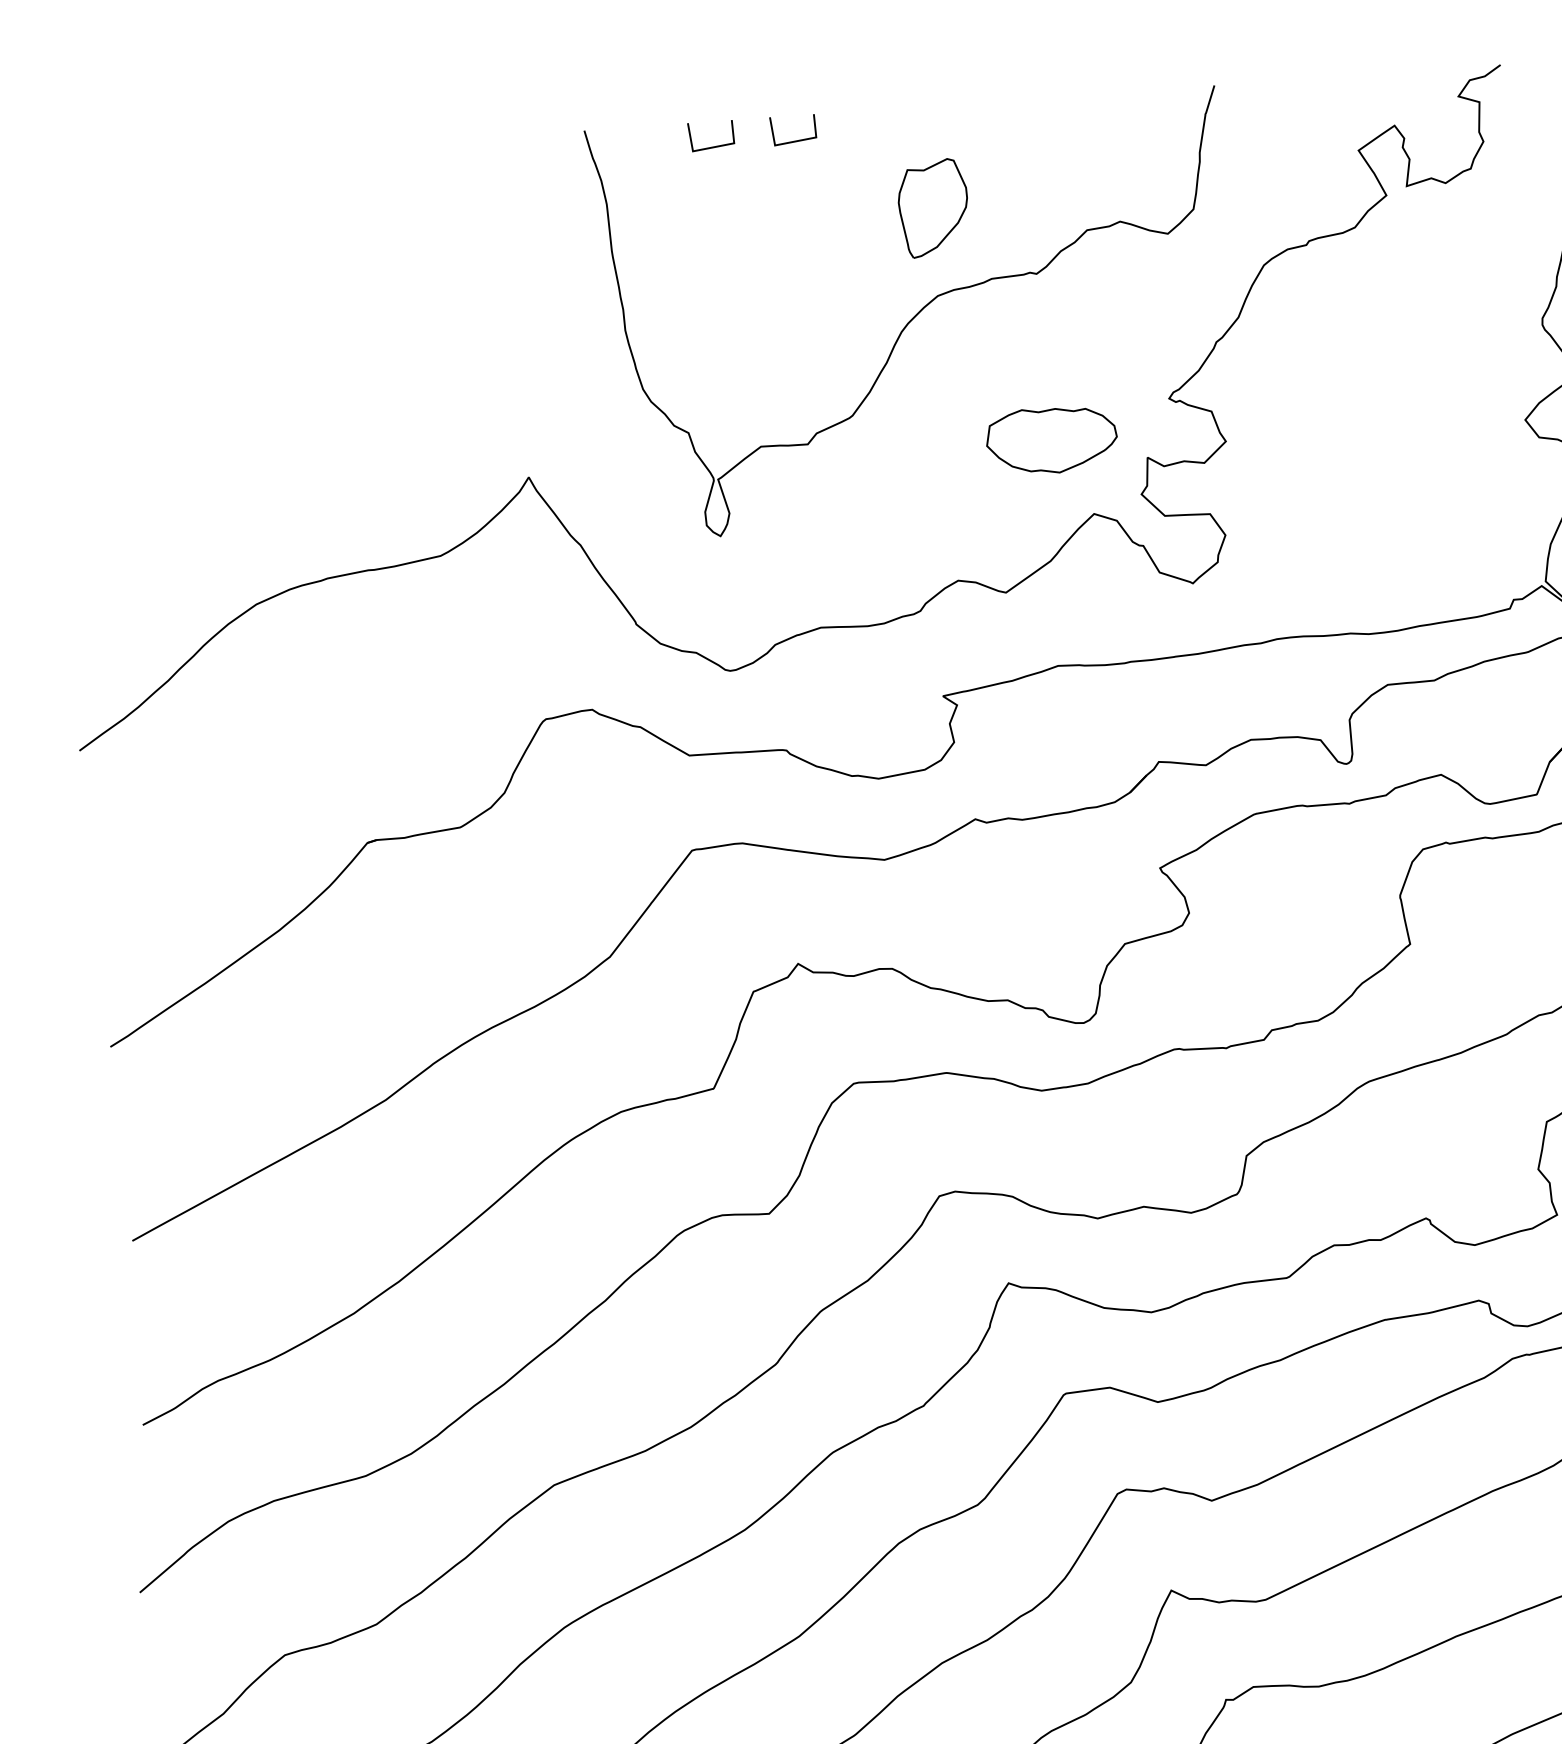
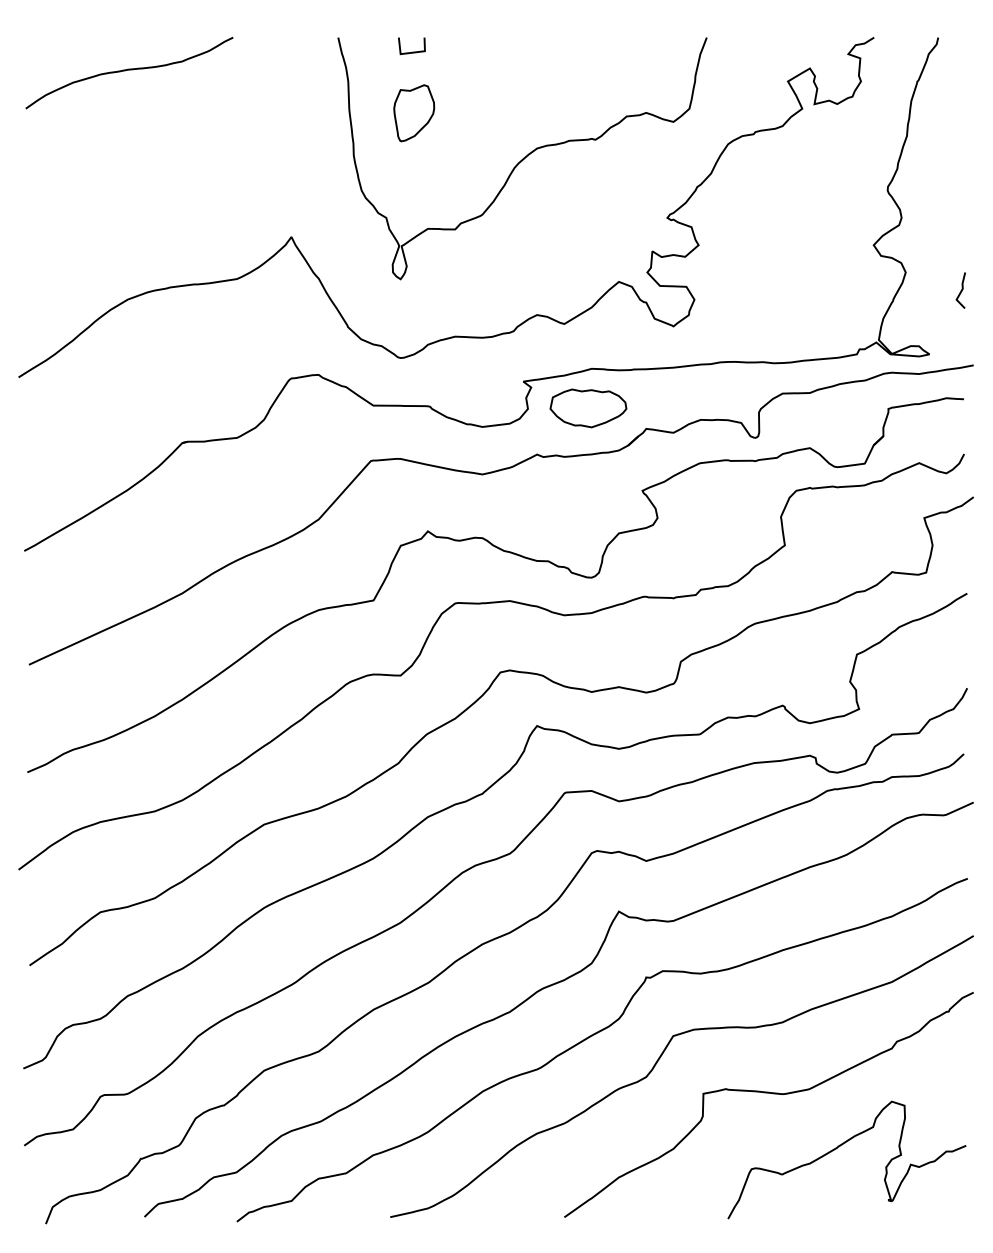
line: (793, 139) -> (459, 51), removed
part: (934, 208) -> (414, 113), moved
curve: (231, 212) -> (129, 70), added
part: (1052, 440) -> (588, 408), moved

